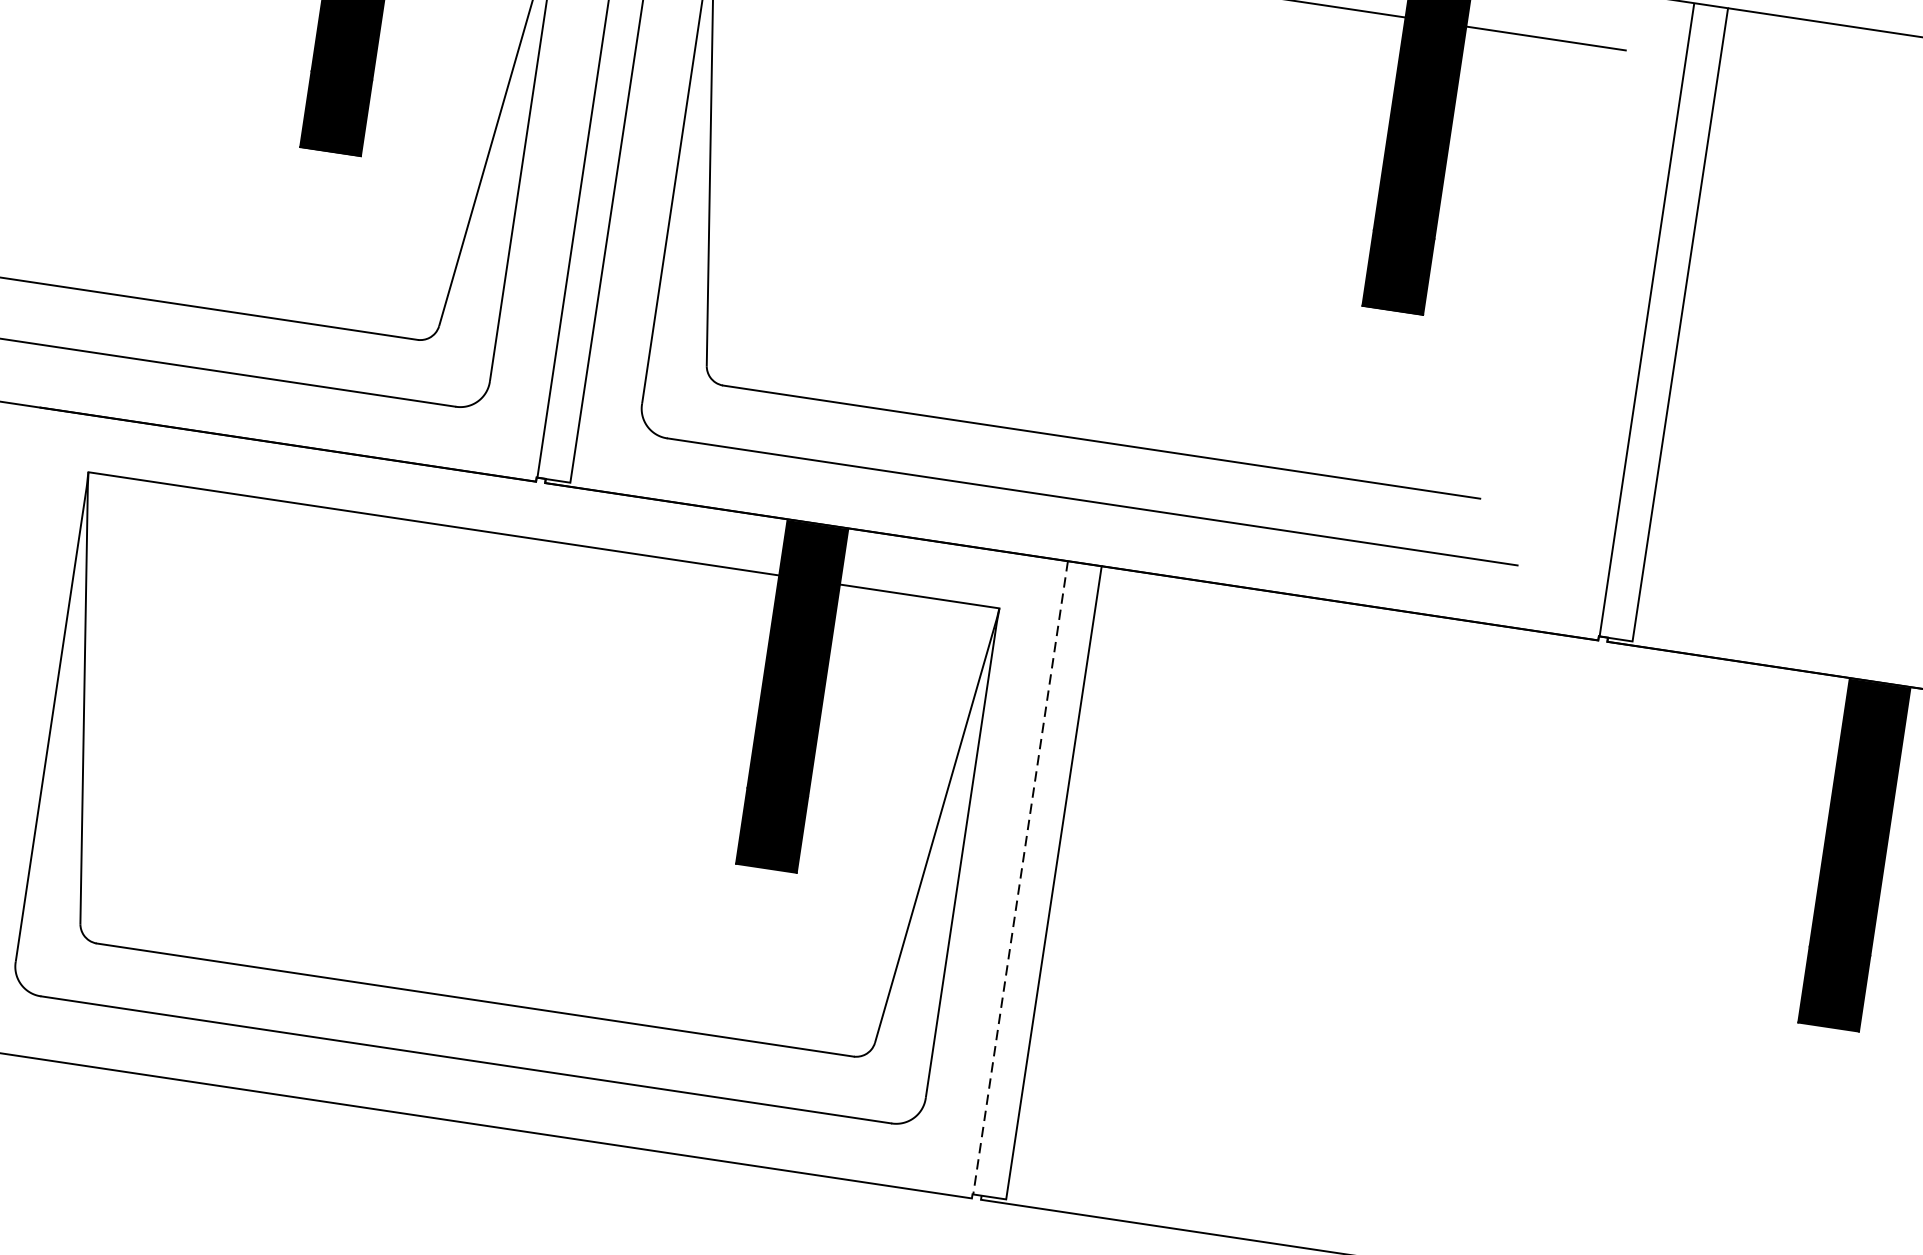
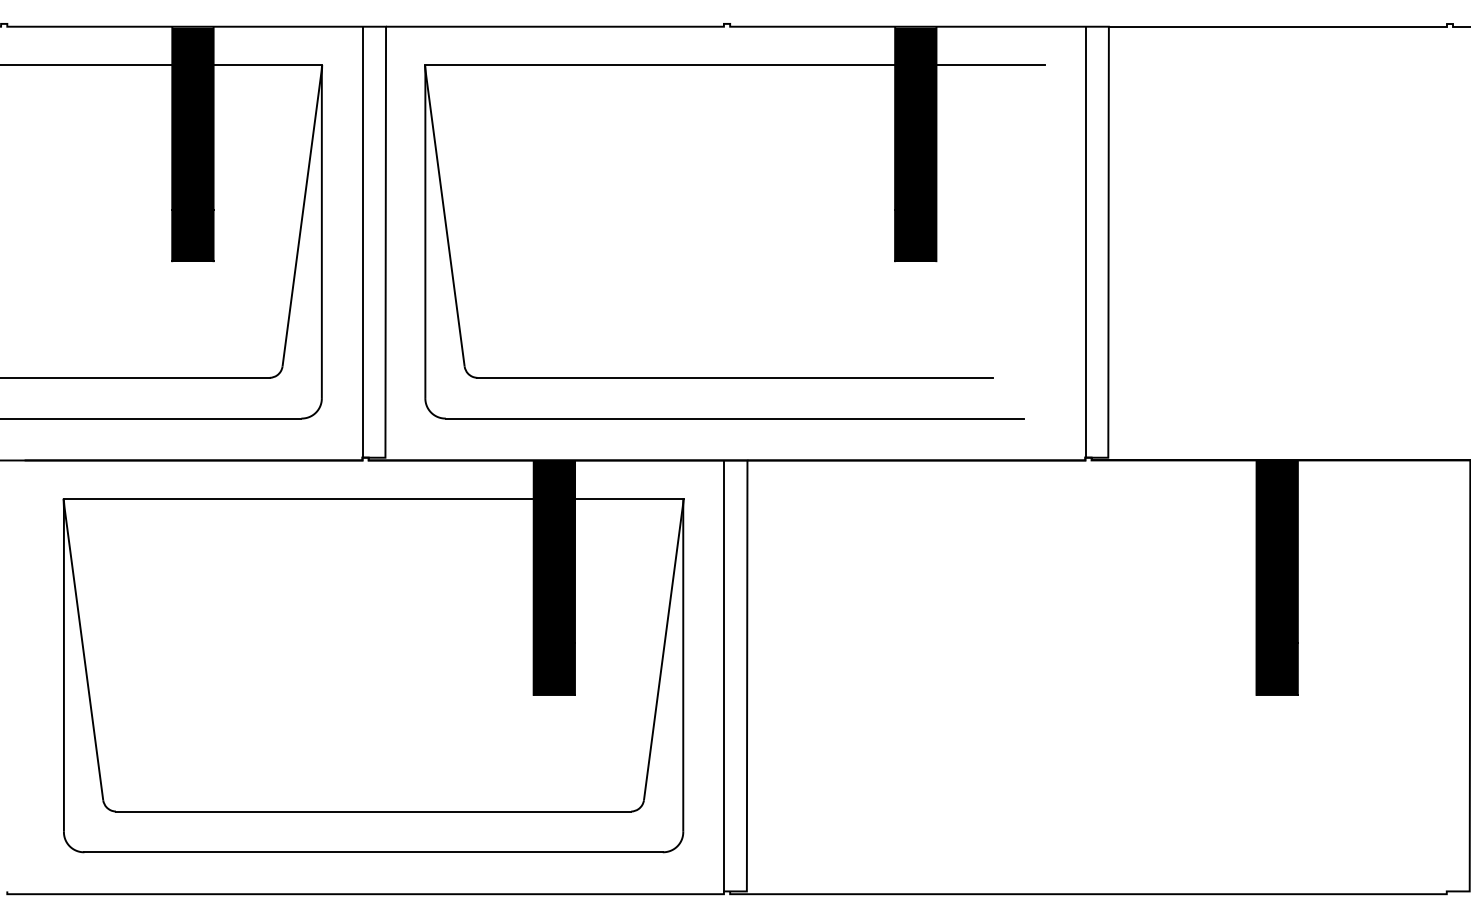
line: (1020, 878) -> (724, 676), dashed -> solid

